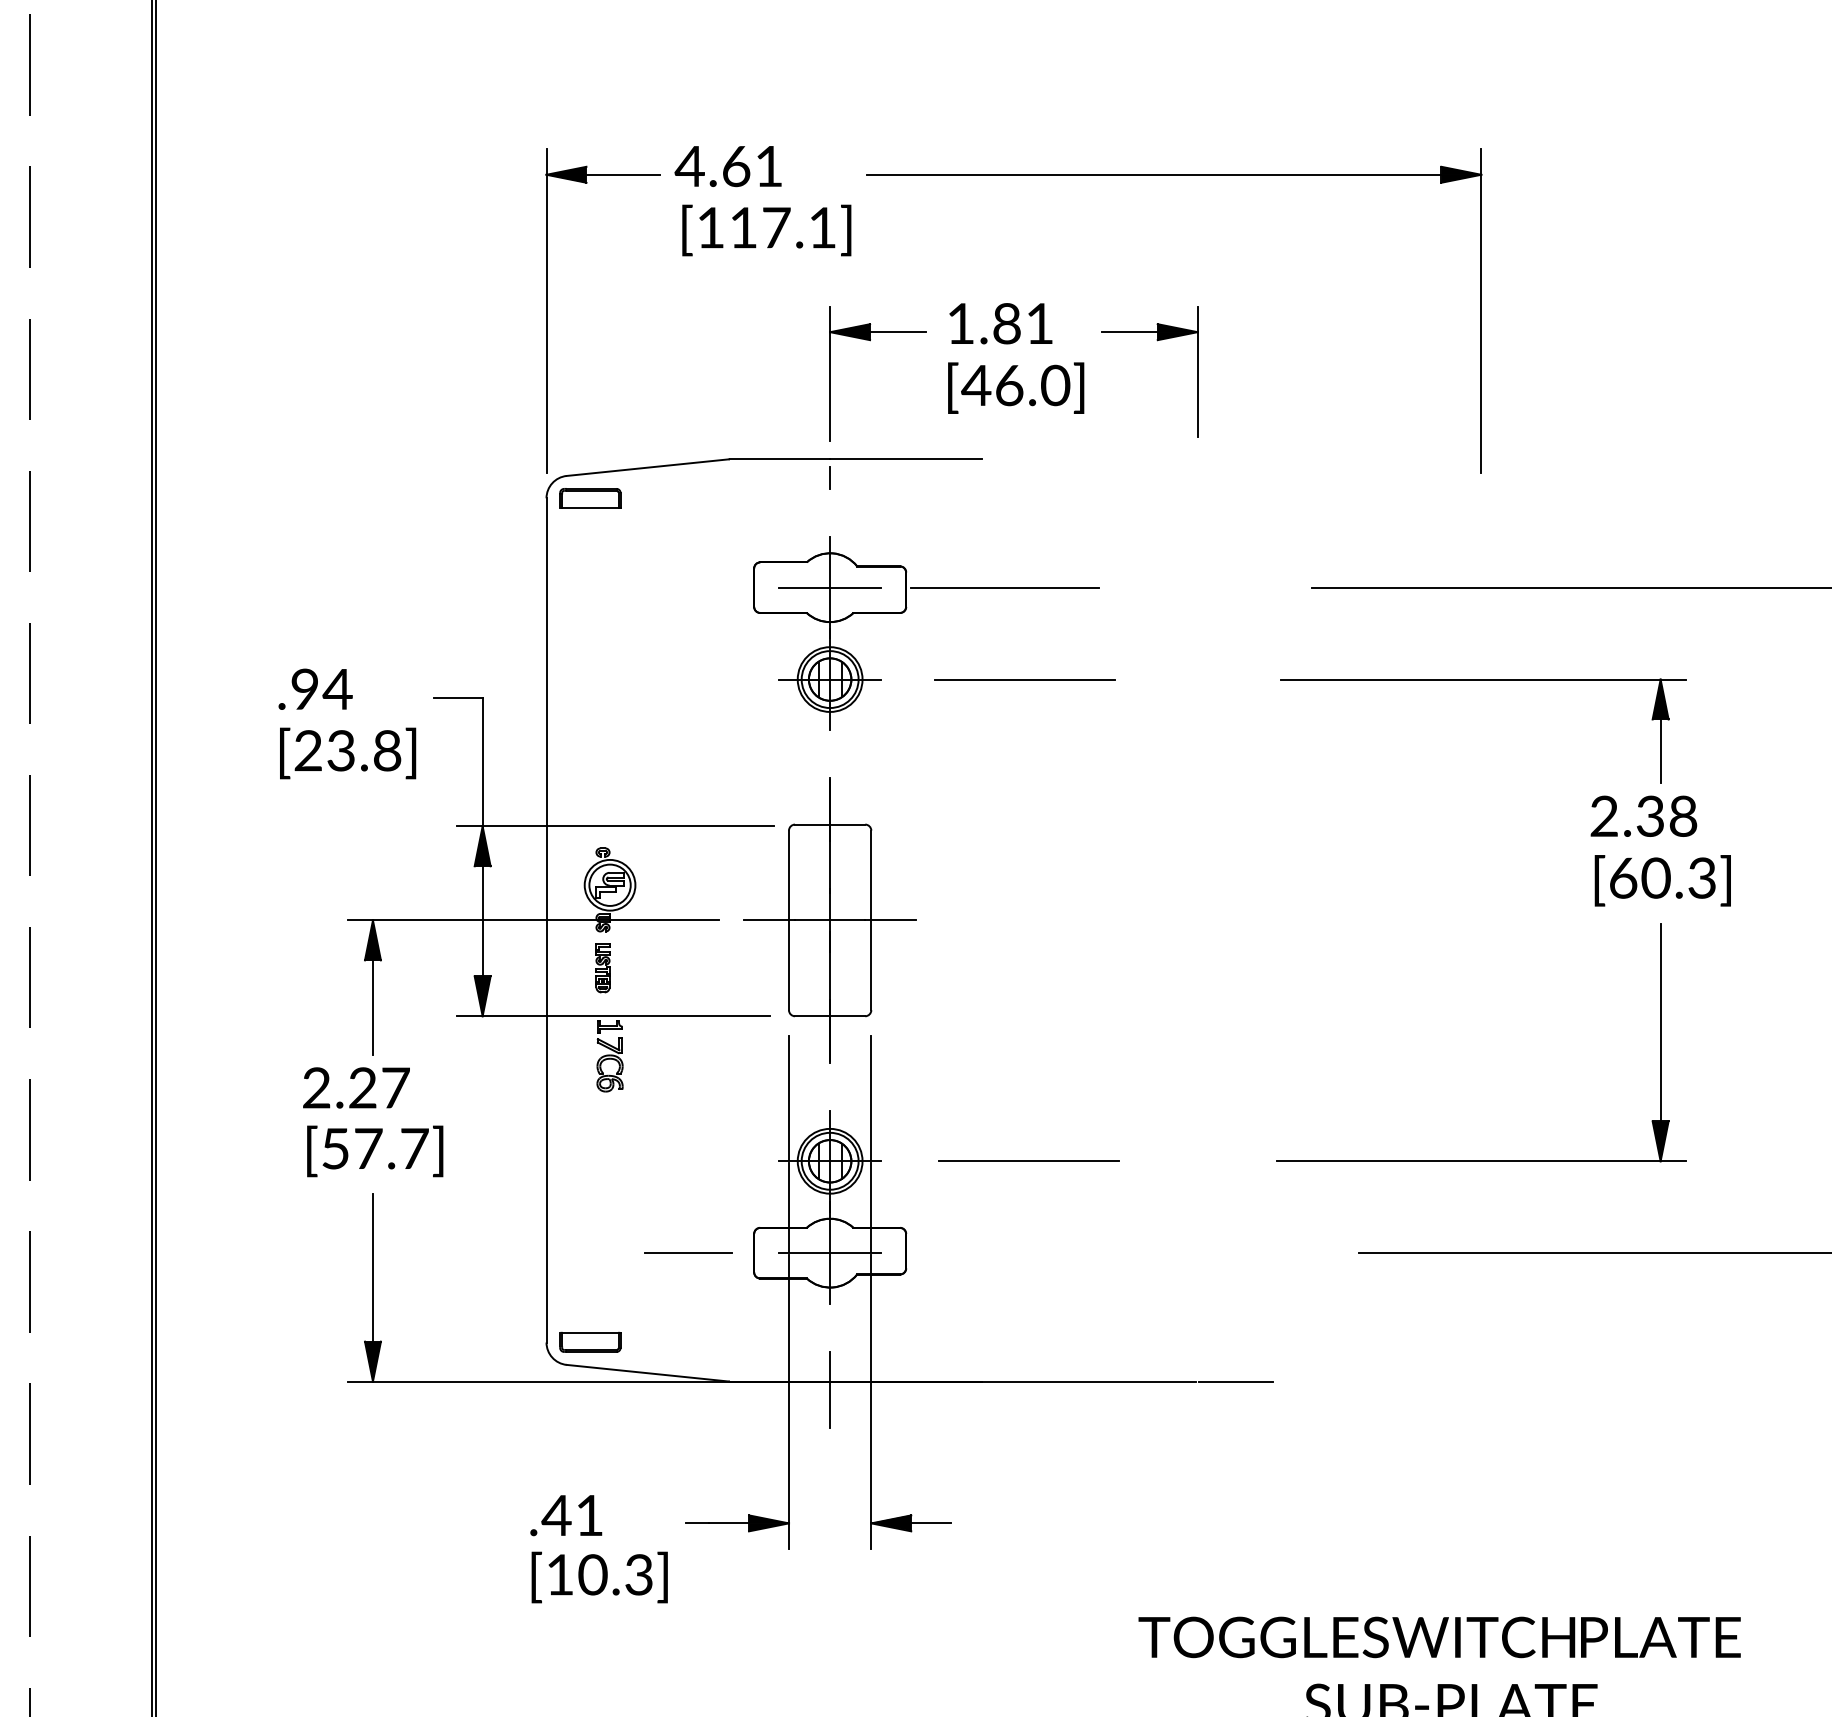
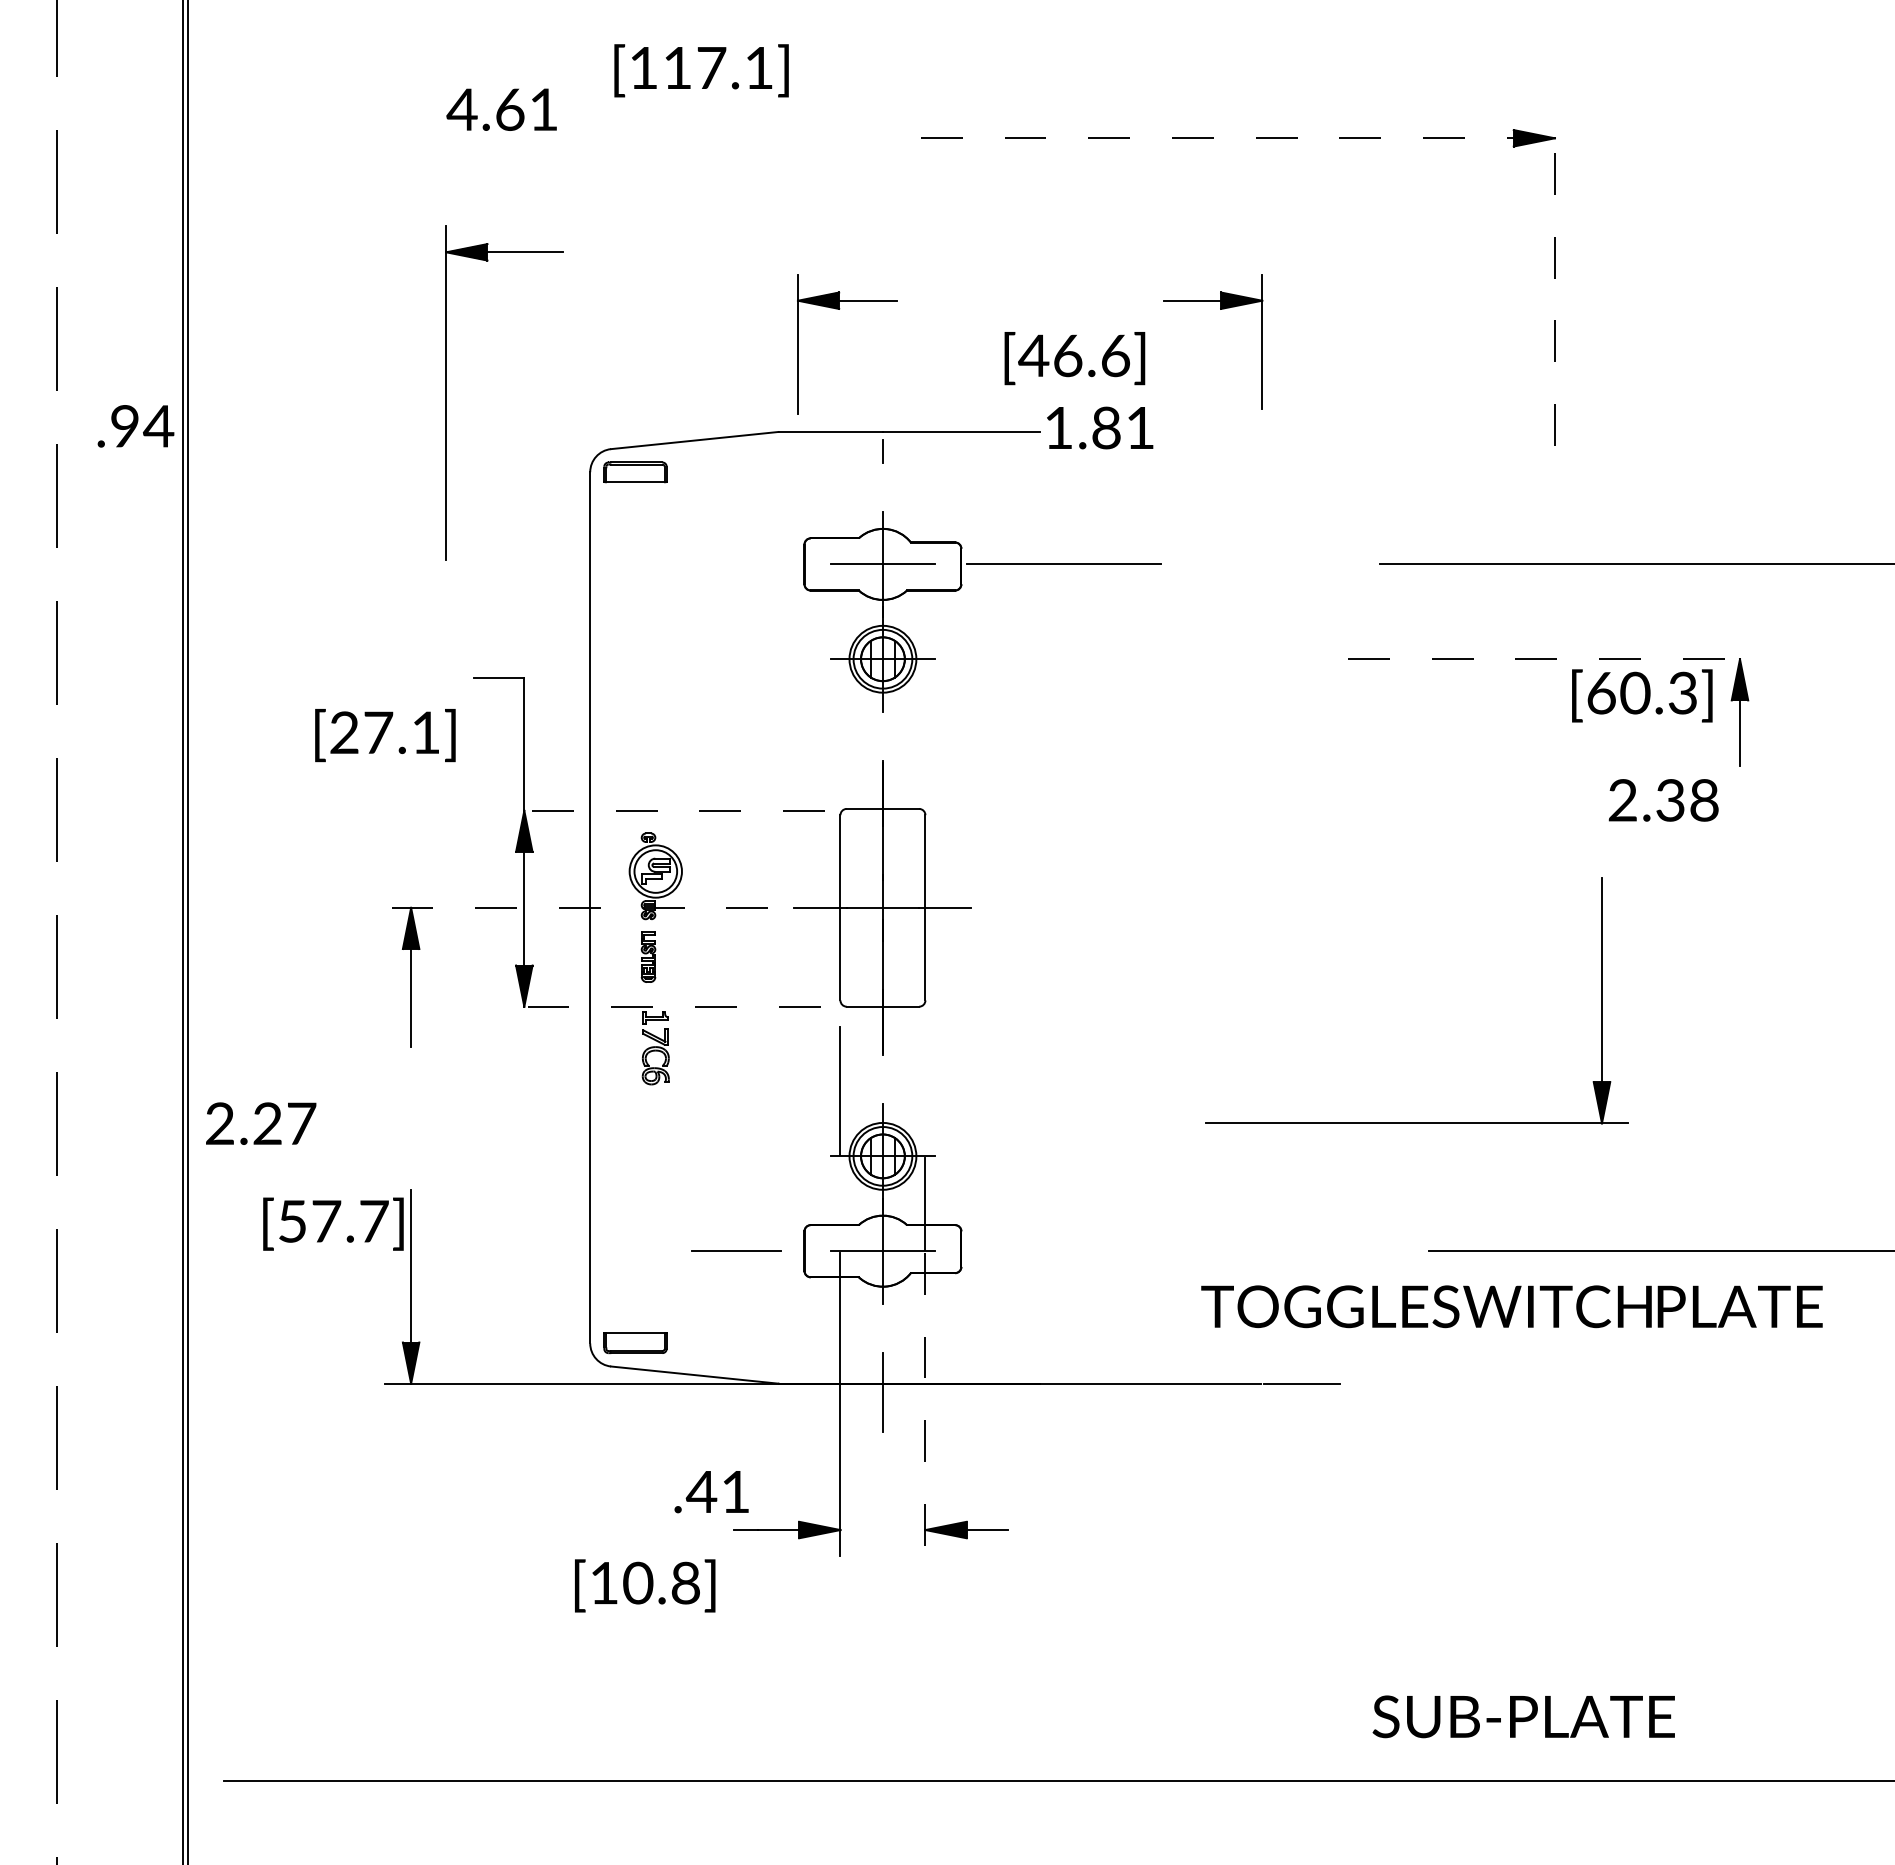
text: (727, 166) -> (501, 109), moved
line: (1154, 174) -> (1217, 138), solid -> dashed
text: (766, 230) -> (701, 70), moved
part: (546, 310) -> (446, 392), moved
line: (1480, 311) -> (1554, 279), solid -> dashed
text: (1001, 323) -> (1100, 427), moved
part: (870, 340) -> (839, 309), moved
text: (1055, 385) -> (1115, 355), [46.0] -> [46.6]
line: (1024, 678) -> (1083, 658), removed
line: (1483, 679) -> (1557, 659), solid -> dashed
text: (315, 689) -> (135, 426), moved
text: (364, 750) -> (402, 732), [23.8] -> [27.1]
text: (1643, 816) -> (1663, 800), moved
line: (615, 826) -> (661, 810), solid -> dashed
text: (1663, 880) -> (1642, 695), moved
line: (533, 920) -> (576, 907), solid -> dashed
line: (612, 1016) -> (658, 1006), solid -> dashed
text: (356, 1087) -> (261, 1123), moved
line: (871, 1097) -> (925, 1090), removed
text: (375, 1150) -> (333, 1223), moved
part: (1480, 1160) -> (1416, 1122), moved
line: (1028, 1161) -> (1087, 1156), removed
line: (789, 1206) -> (840, 1203), removed
line: (871, 1401) -> (925, 1404), solid -> dashed
text: (566, 1516) -> (711, 1492), moved
text: (638, 1575) -> (685, 1583), [10.3] -> [10.8]
text: (1439, 1637) -> (1511, 1306), moved

